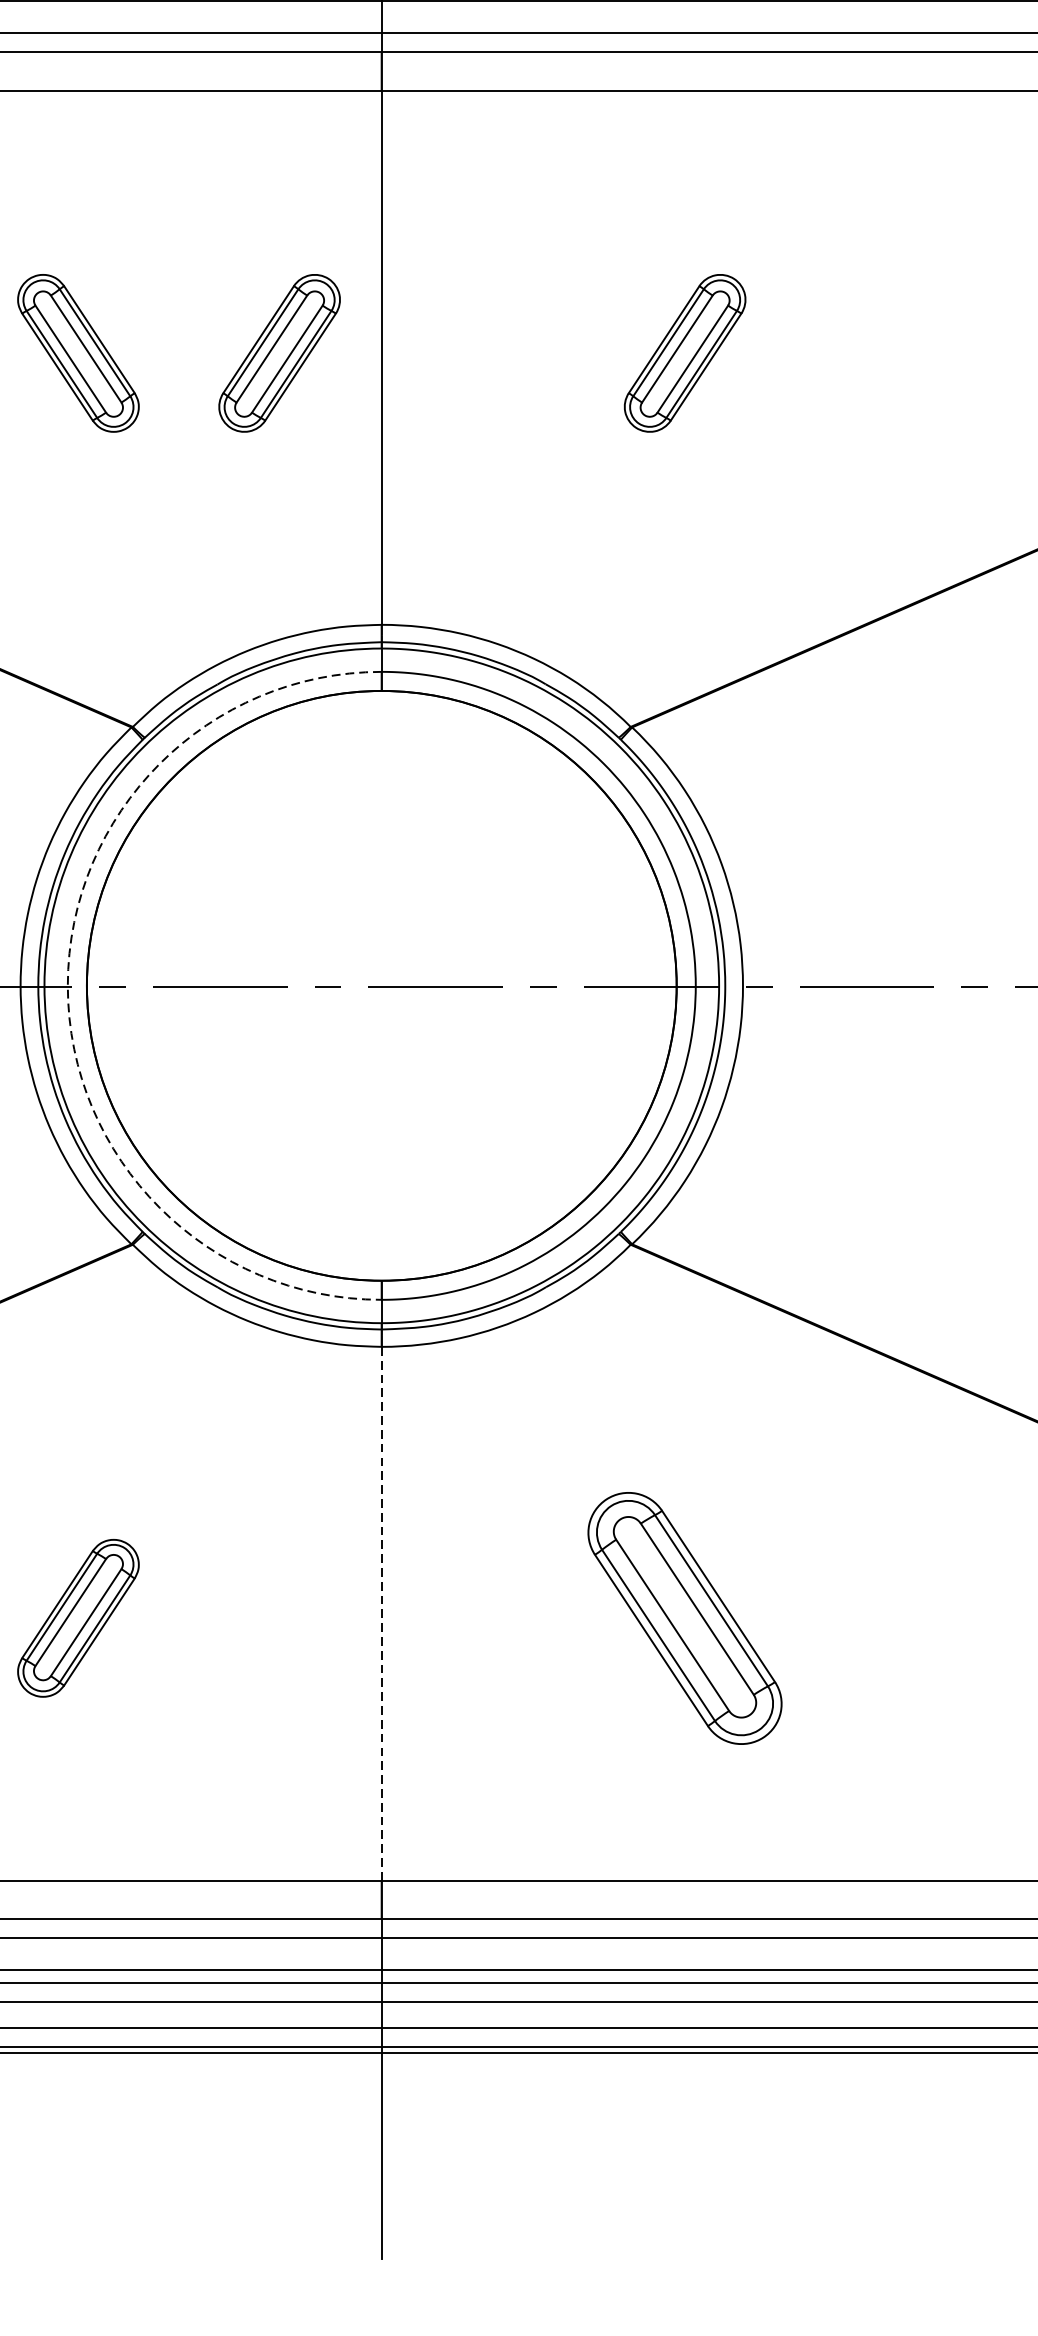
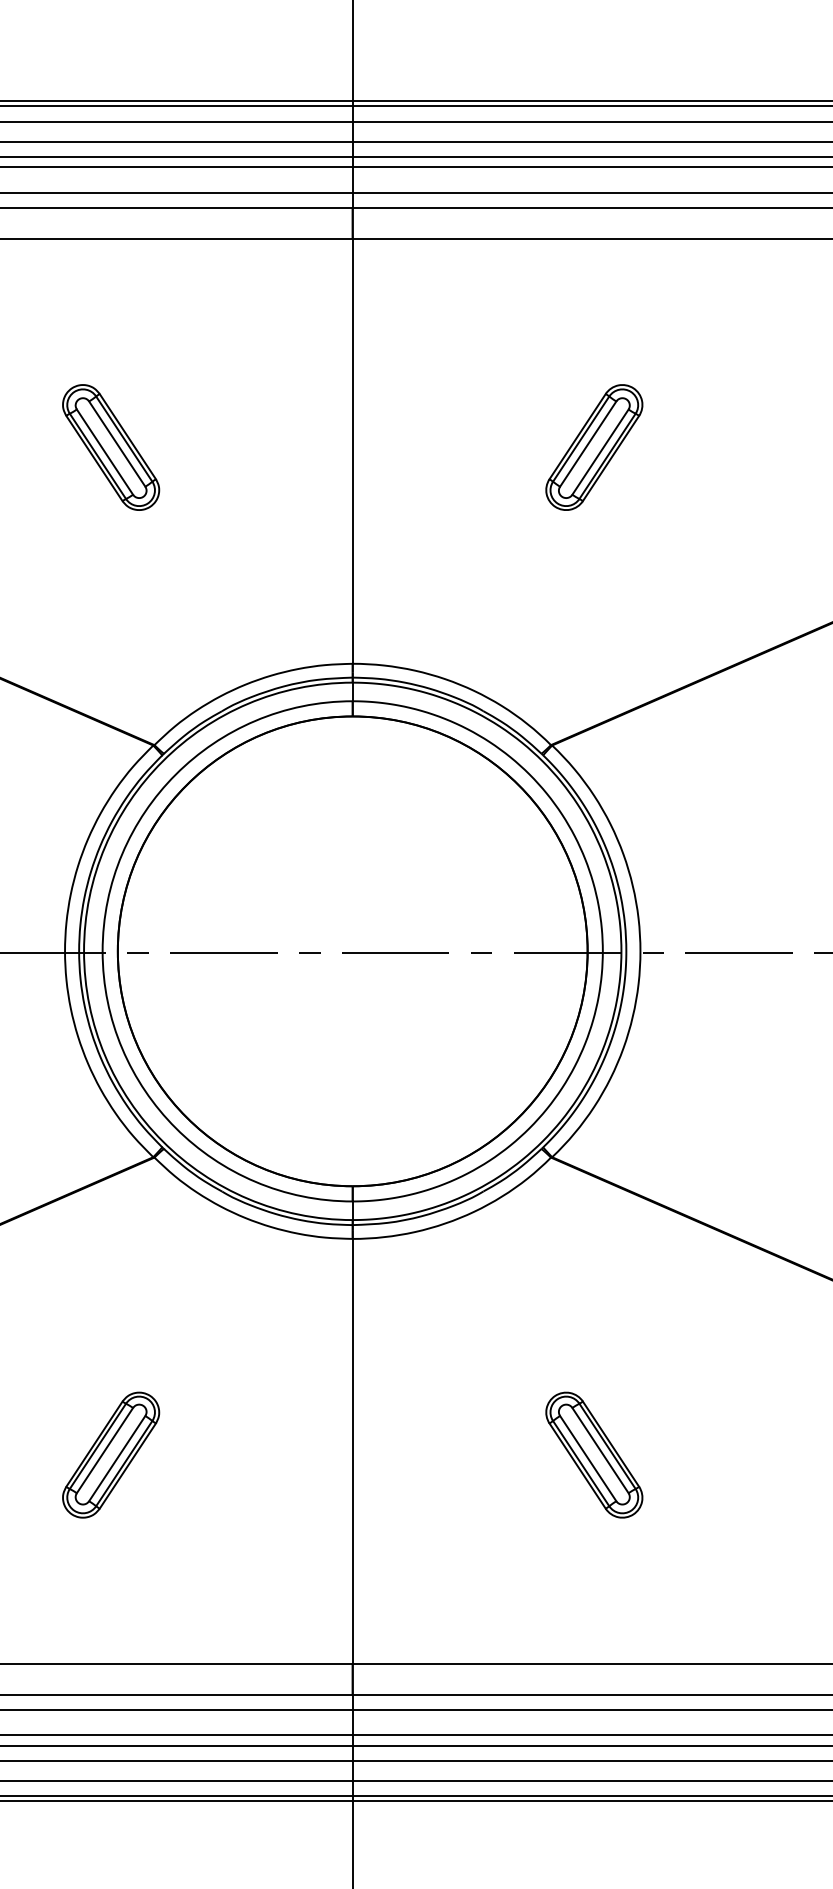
part: (279, 353) -> (271, 447), removed
arc: (67, 986) -> (102, 951), dashed -> solid
line: (381, 1613) -> (352, 1451), dashed -> solid
part: (685, 1617) -> (594, 1454), size x0.62

